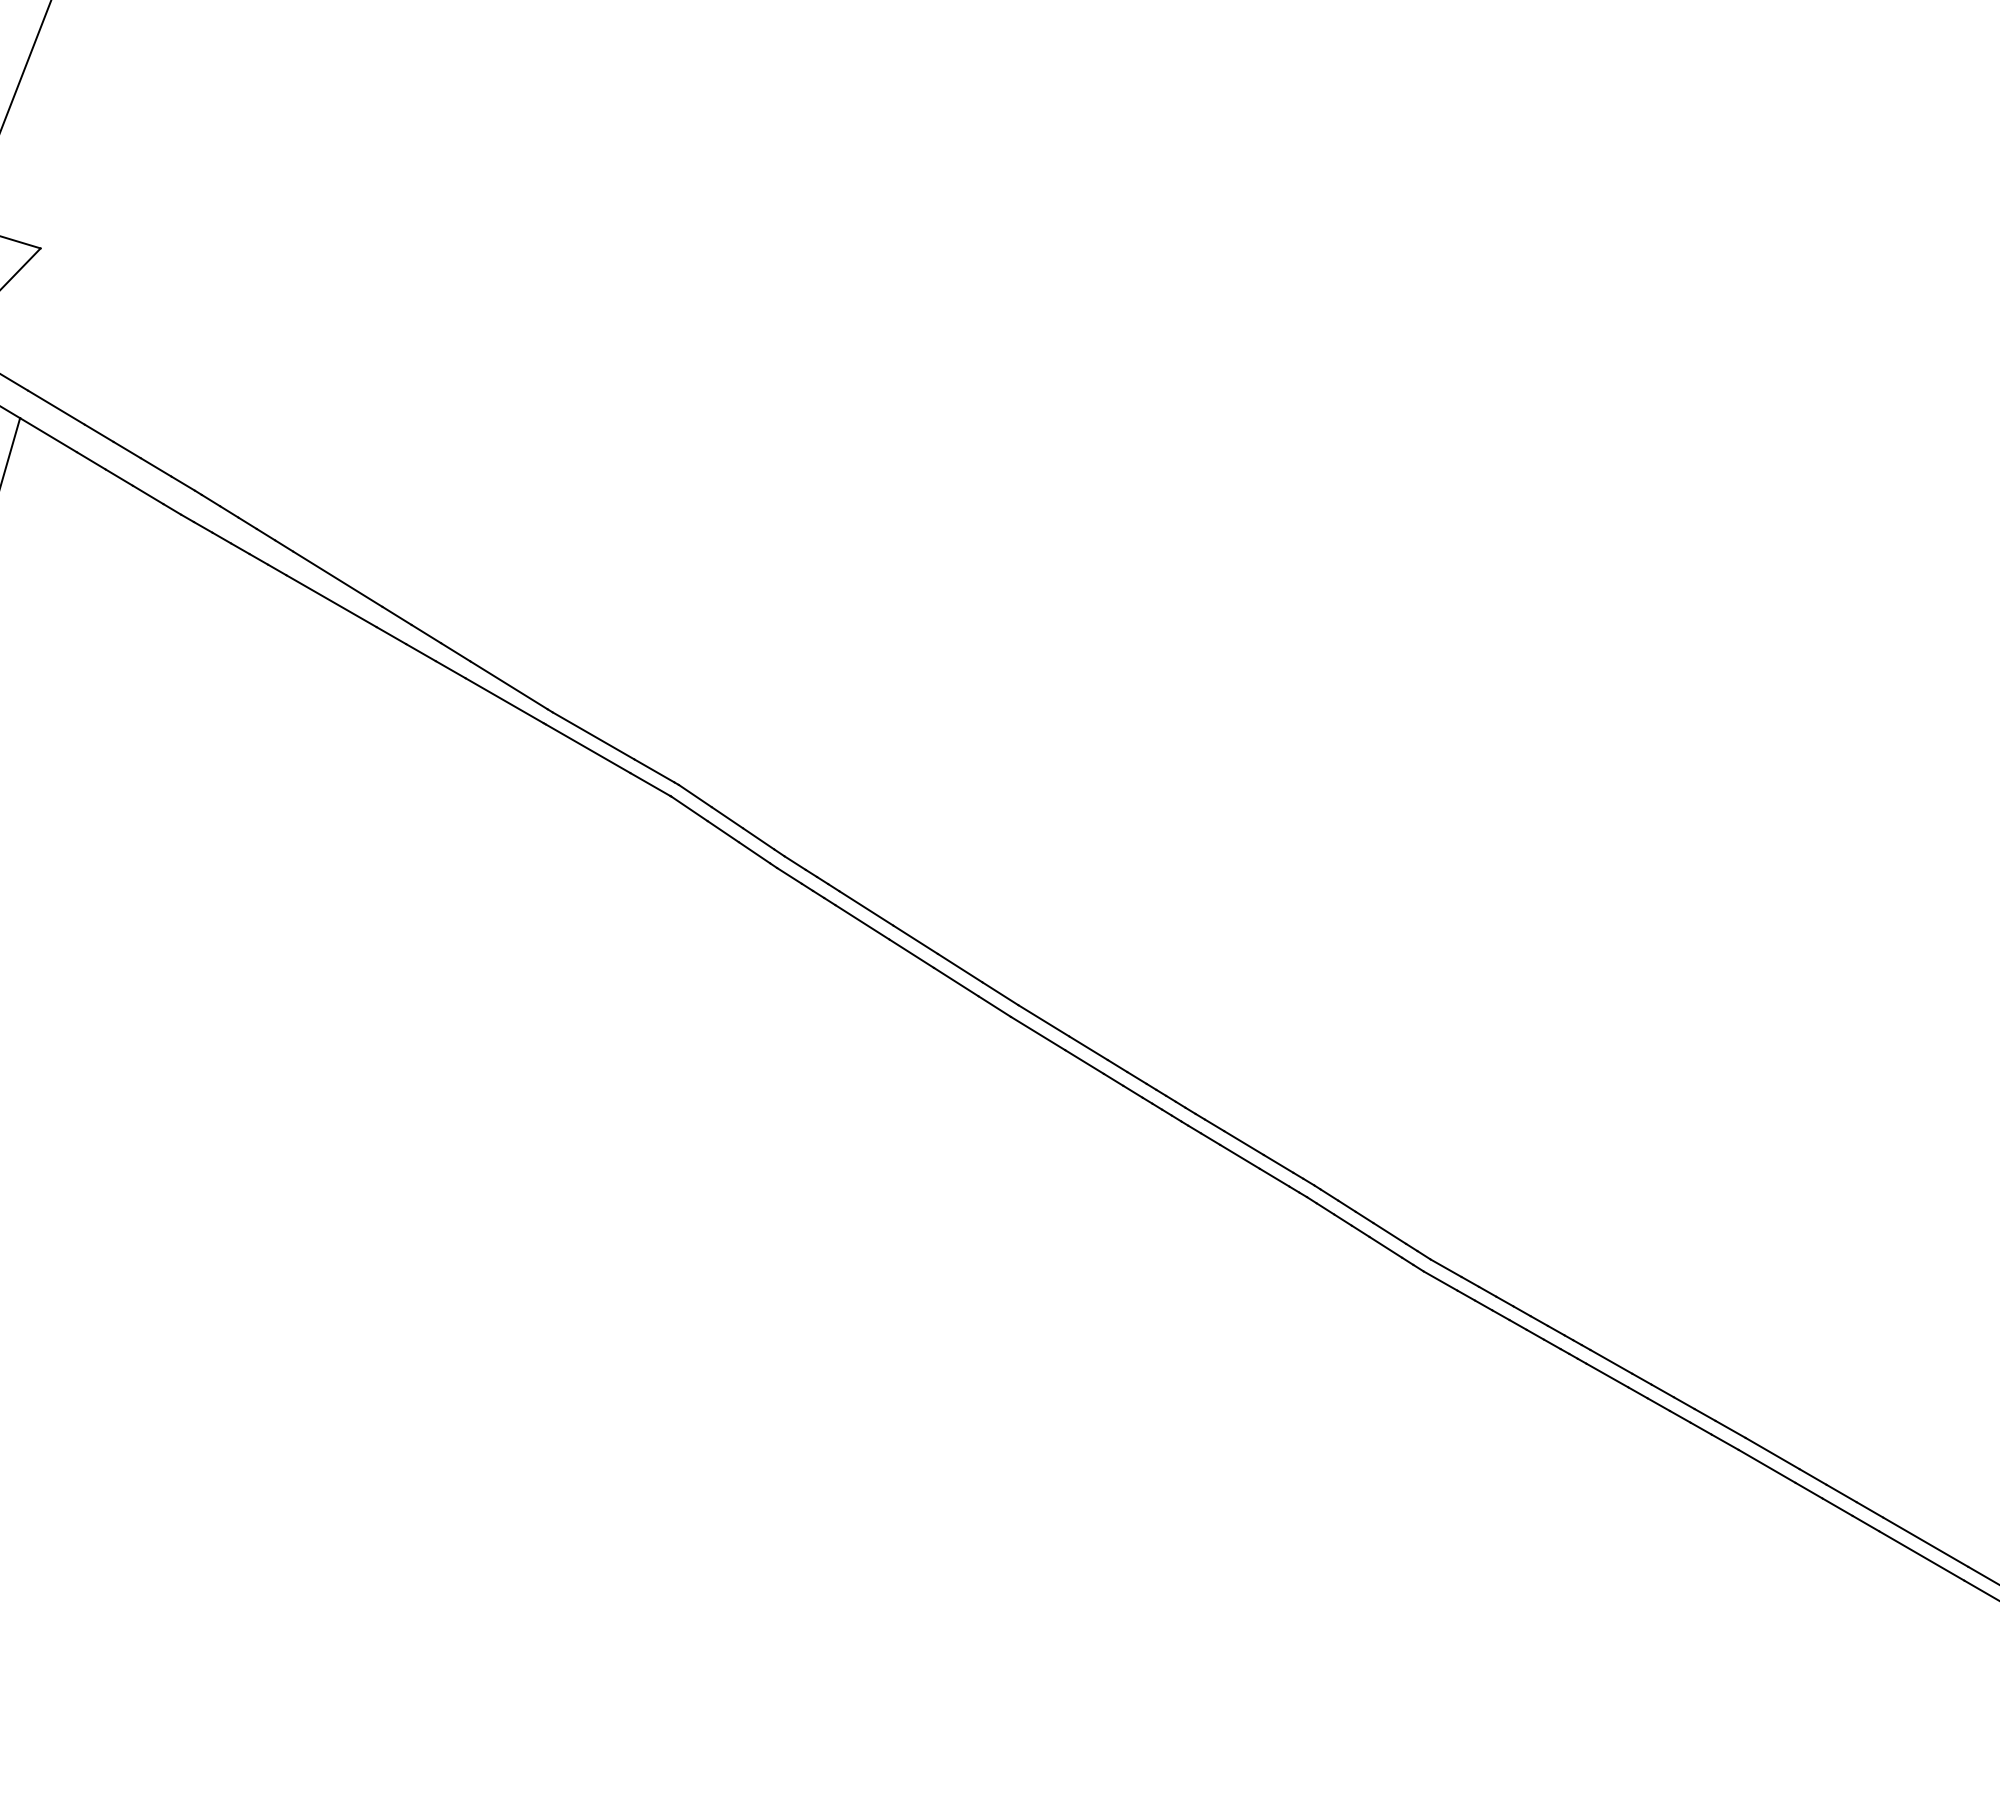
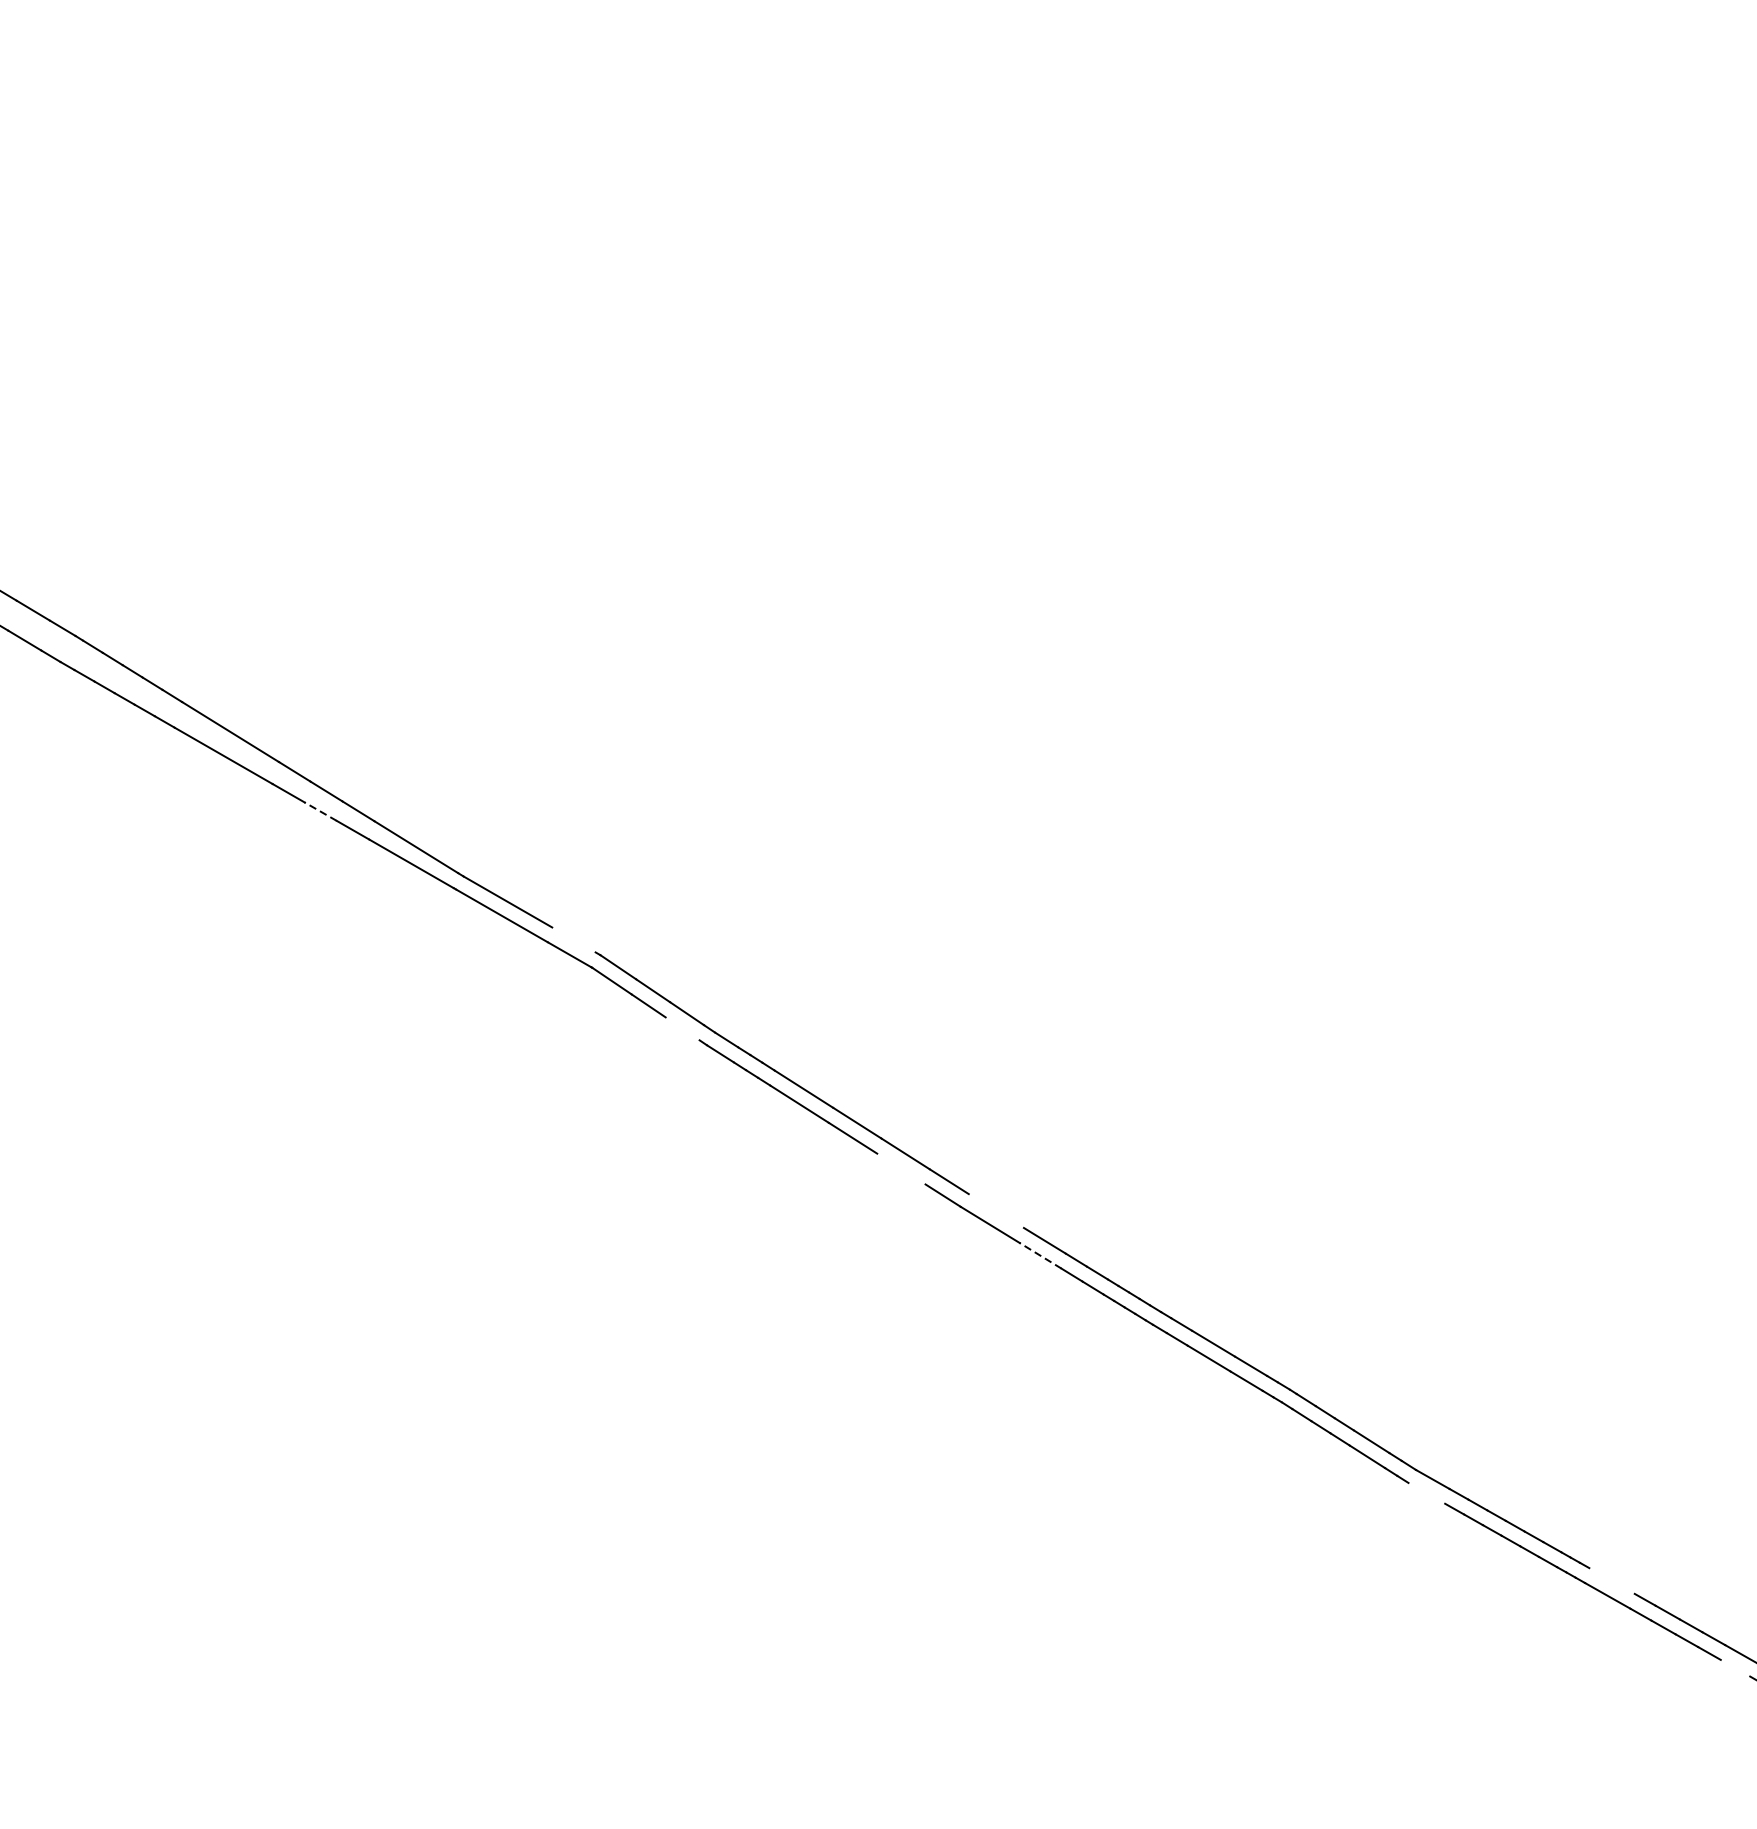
line: (420, 652) -> (320, 811), solid -> dashed
line: (654, 770) -> (574, 939), removed
line: (754, 852) -> (682, 1028), removed
line: (955, 981) -> (900, 1168), removed
line: (1043, 1020) -> (996, 1210), removed
line: (1084, 1062) -> (1040, 1256), solid -> dashed
line: (1440, 1280) -> (1426, 1492), removed
line: (1611, 1361) -> (1612, 1580), removed
line: (1724, 1441) -> (1734, 1667), removed

